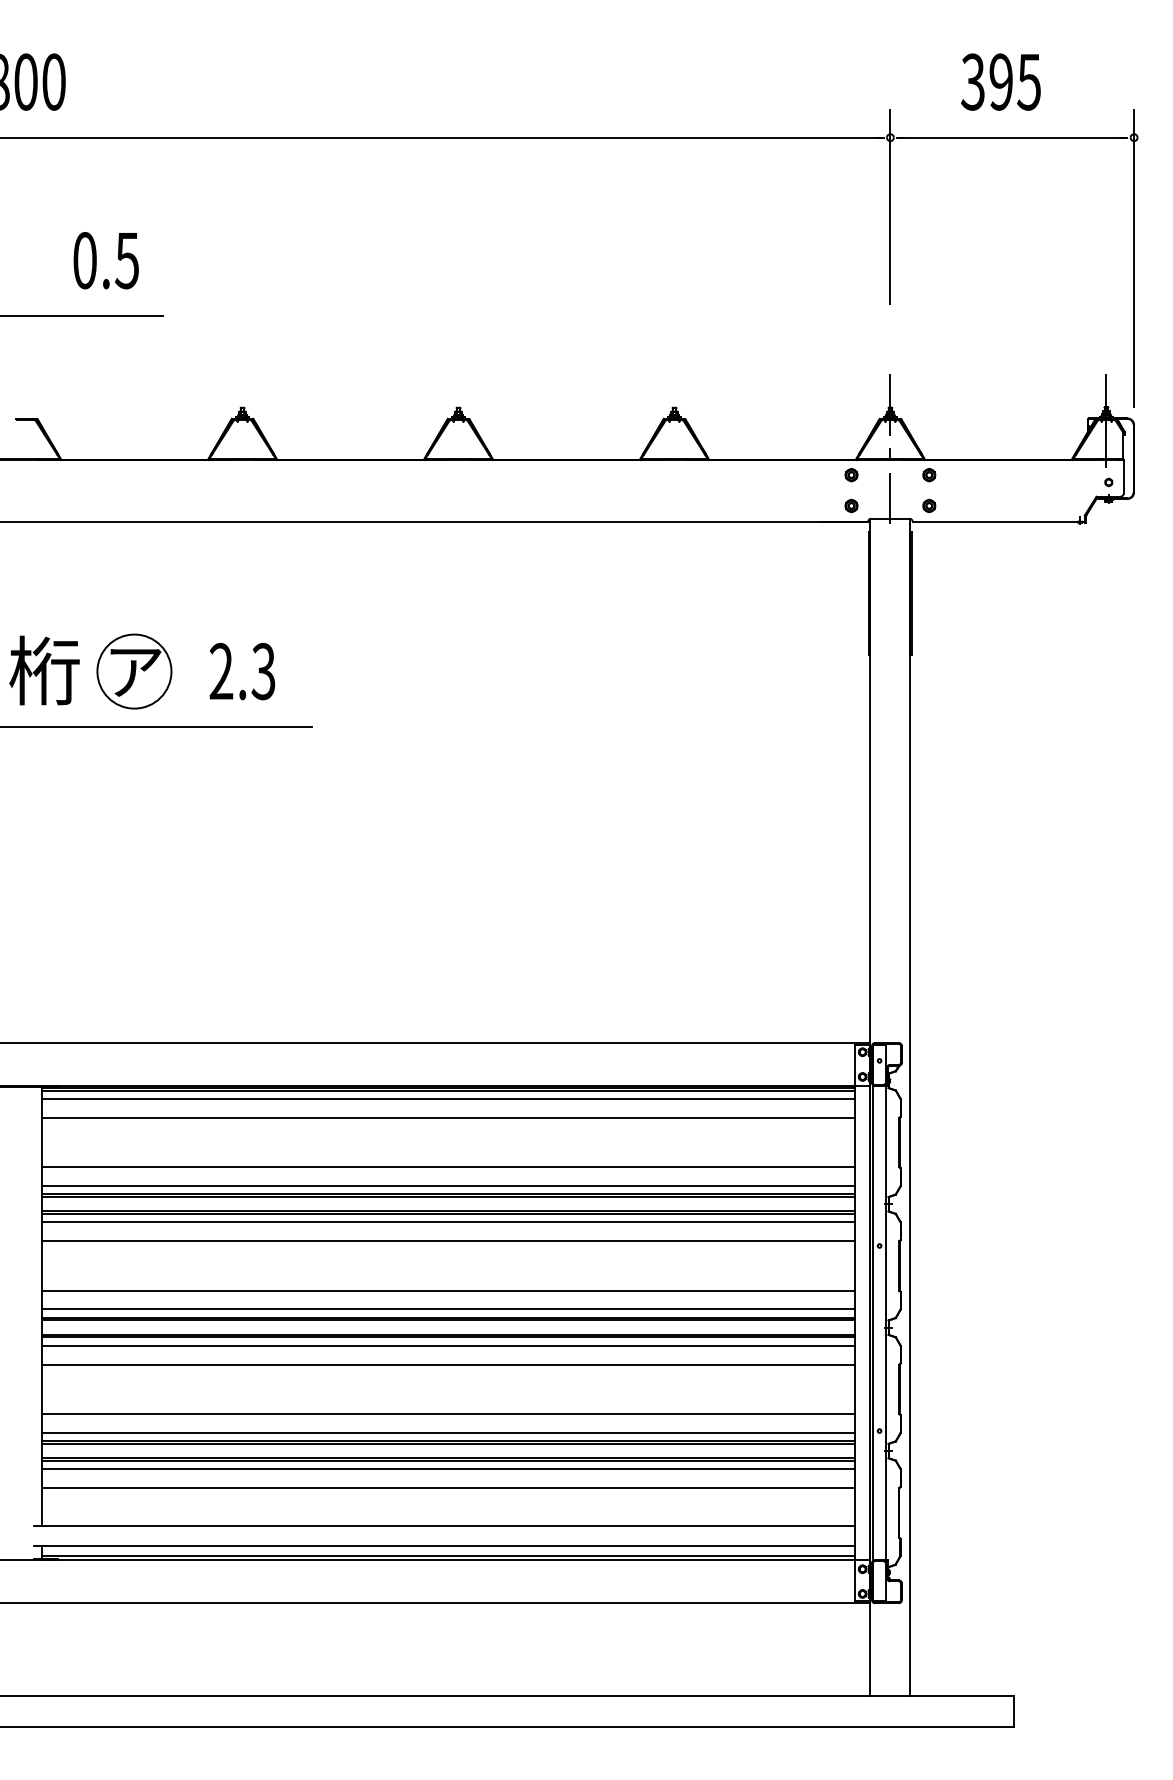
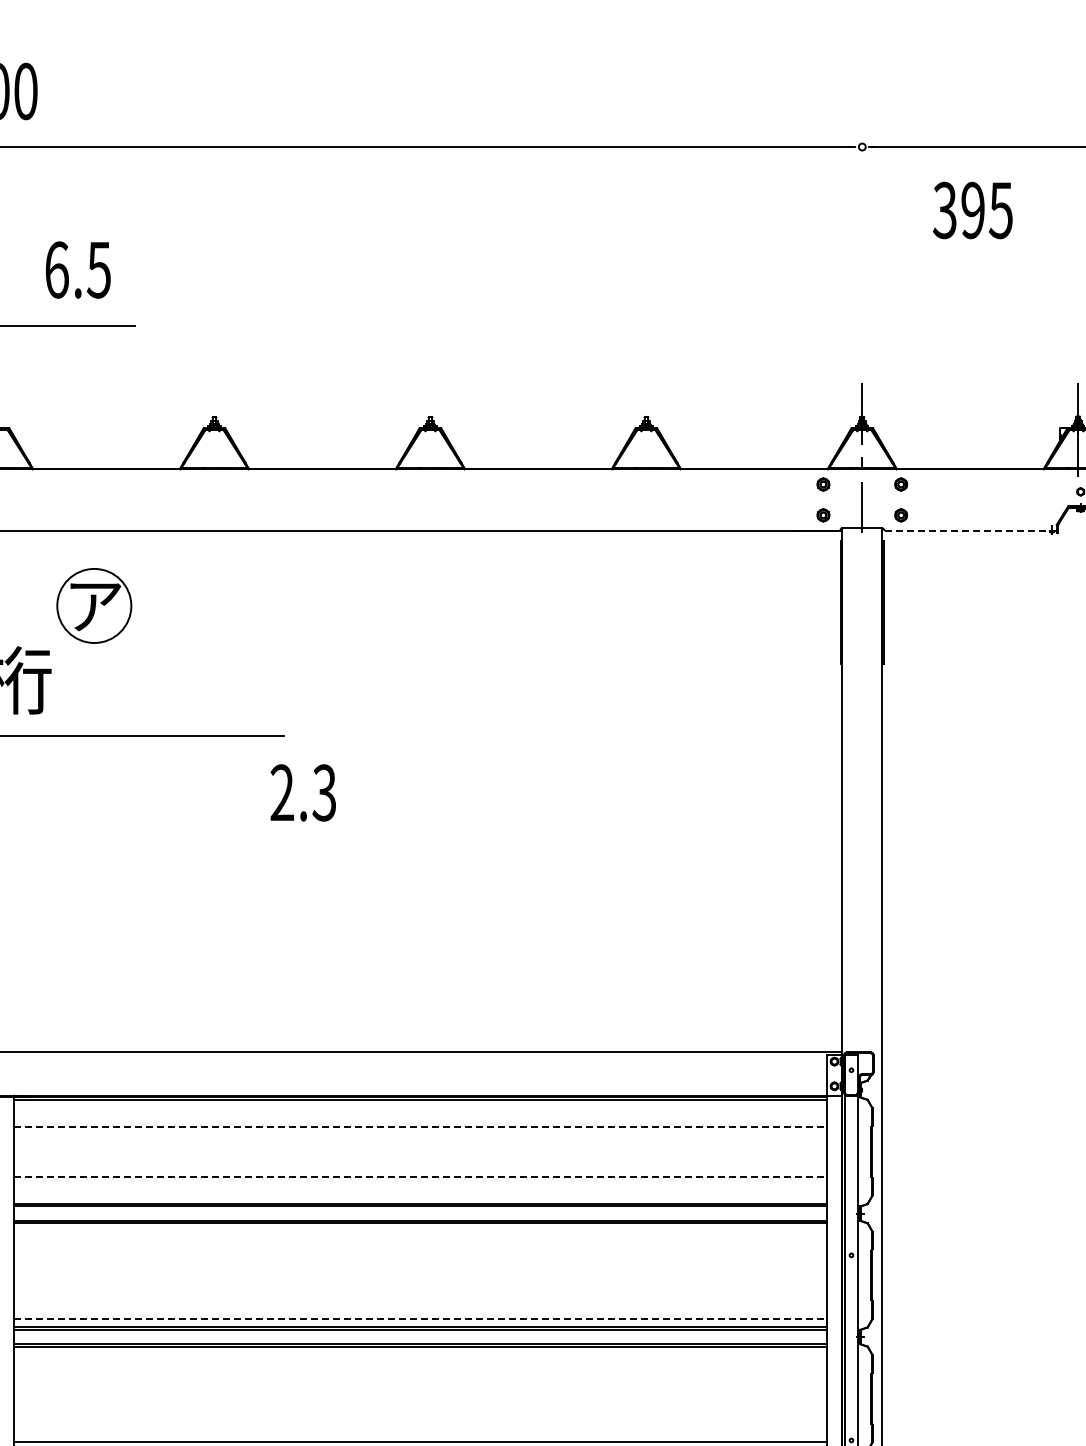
text: (1000, 81) -> (972, 209), moved
line: (890, 206) -> (862, 215), removed
text: (85, 260) -> (57, 269), 0.5 -> 6.5
line: (998, 521) -> (970, 530), solid -> dashed
part: (134, 671) -> (94, 605), moved
text: (242, 671) -> (303, 792), moved
line: (448, 1099) -> (420, 1108), removed
line: (449, 1117) -> (421, 1126), solid -> dashed
line: (449, 1167) -> (421, 1176), solid -> dashed
line: (448, 1186) -> (420, 1195), removed
line: (448, 1222) -> (420, 1231), removed
line: (448, 1241) -> (420, 1250), removed
line: (448, 1290) -> (420, 1299), removed
line: (449, 1309) -> (421, 1318), solid -> dashed
line: (448, 1345) -> (420, 1354), removed
line: (448, 1364) -> (420, 1373), removed
line: (448, 1414) -> (420, 1423), removed

